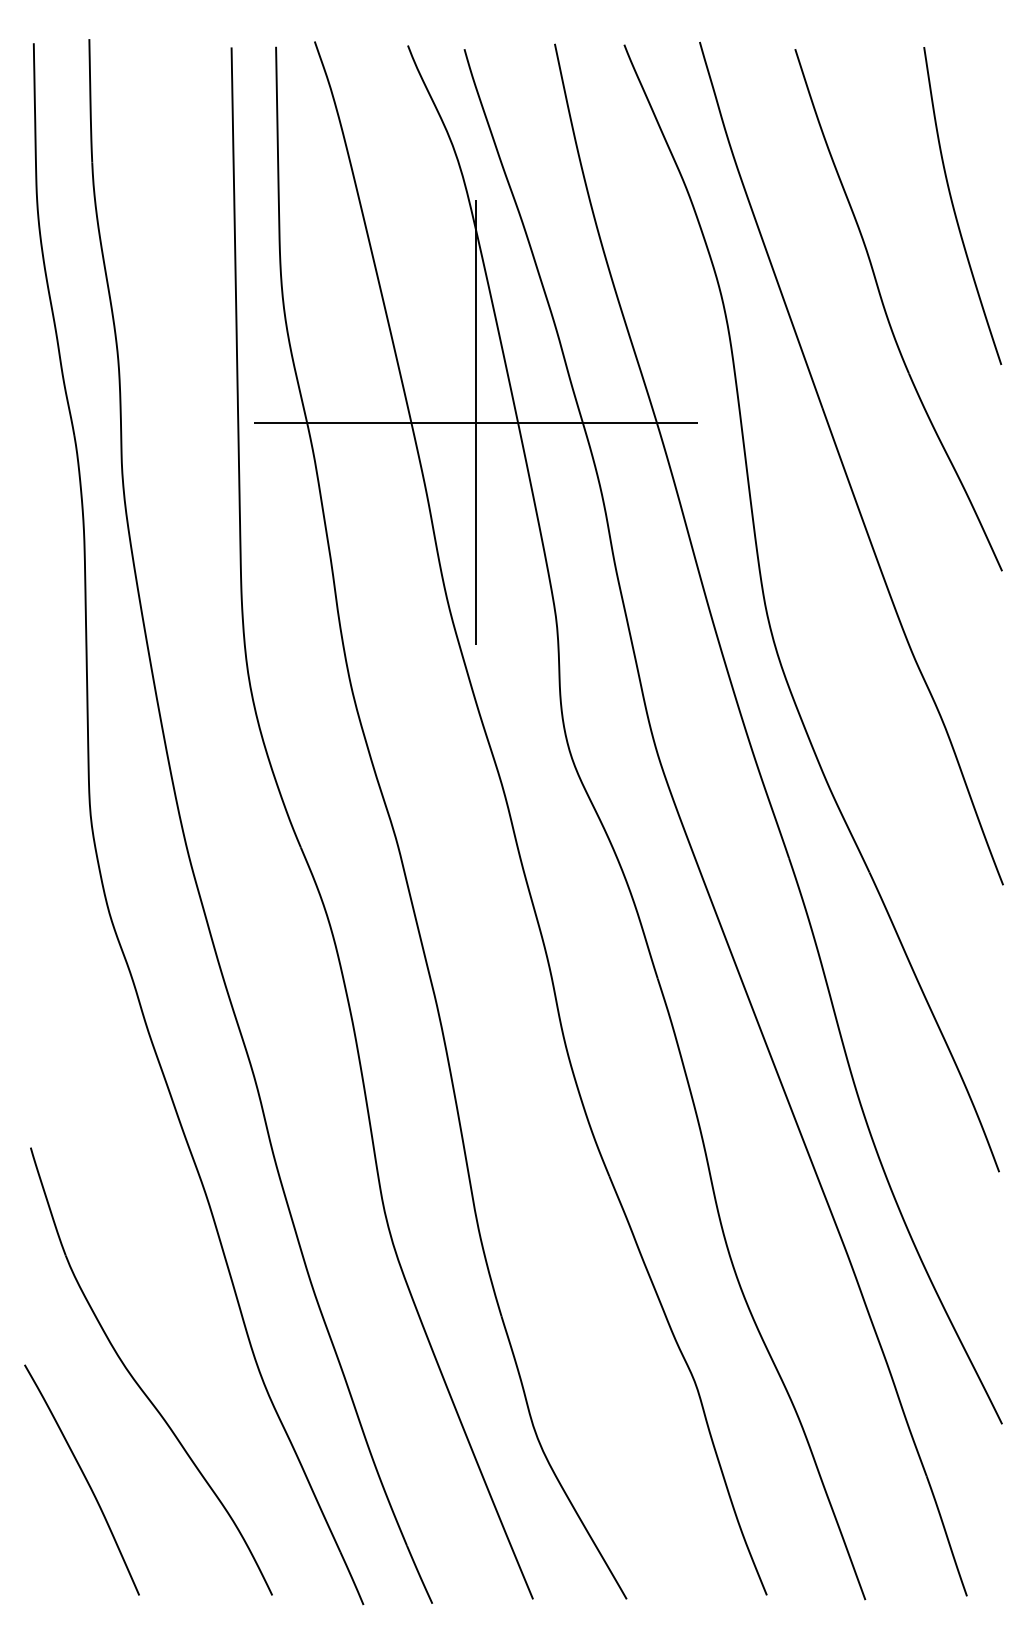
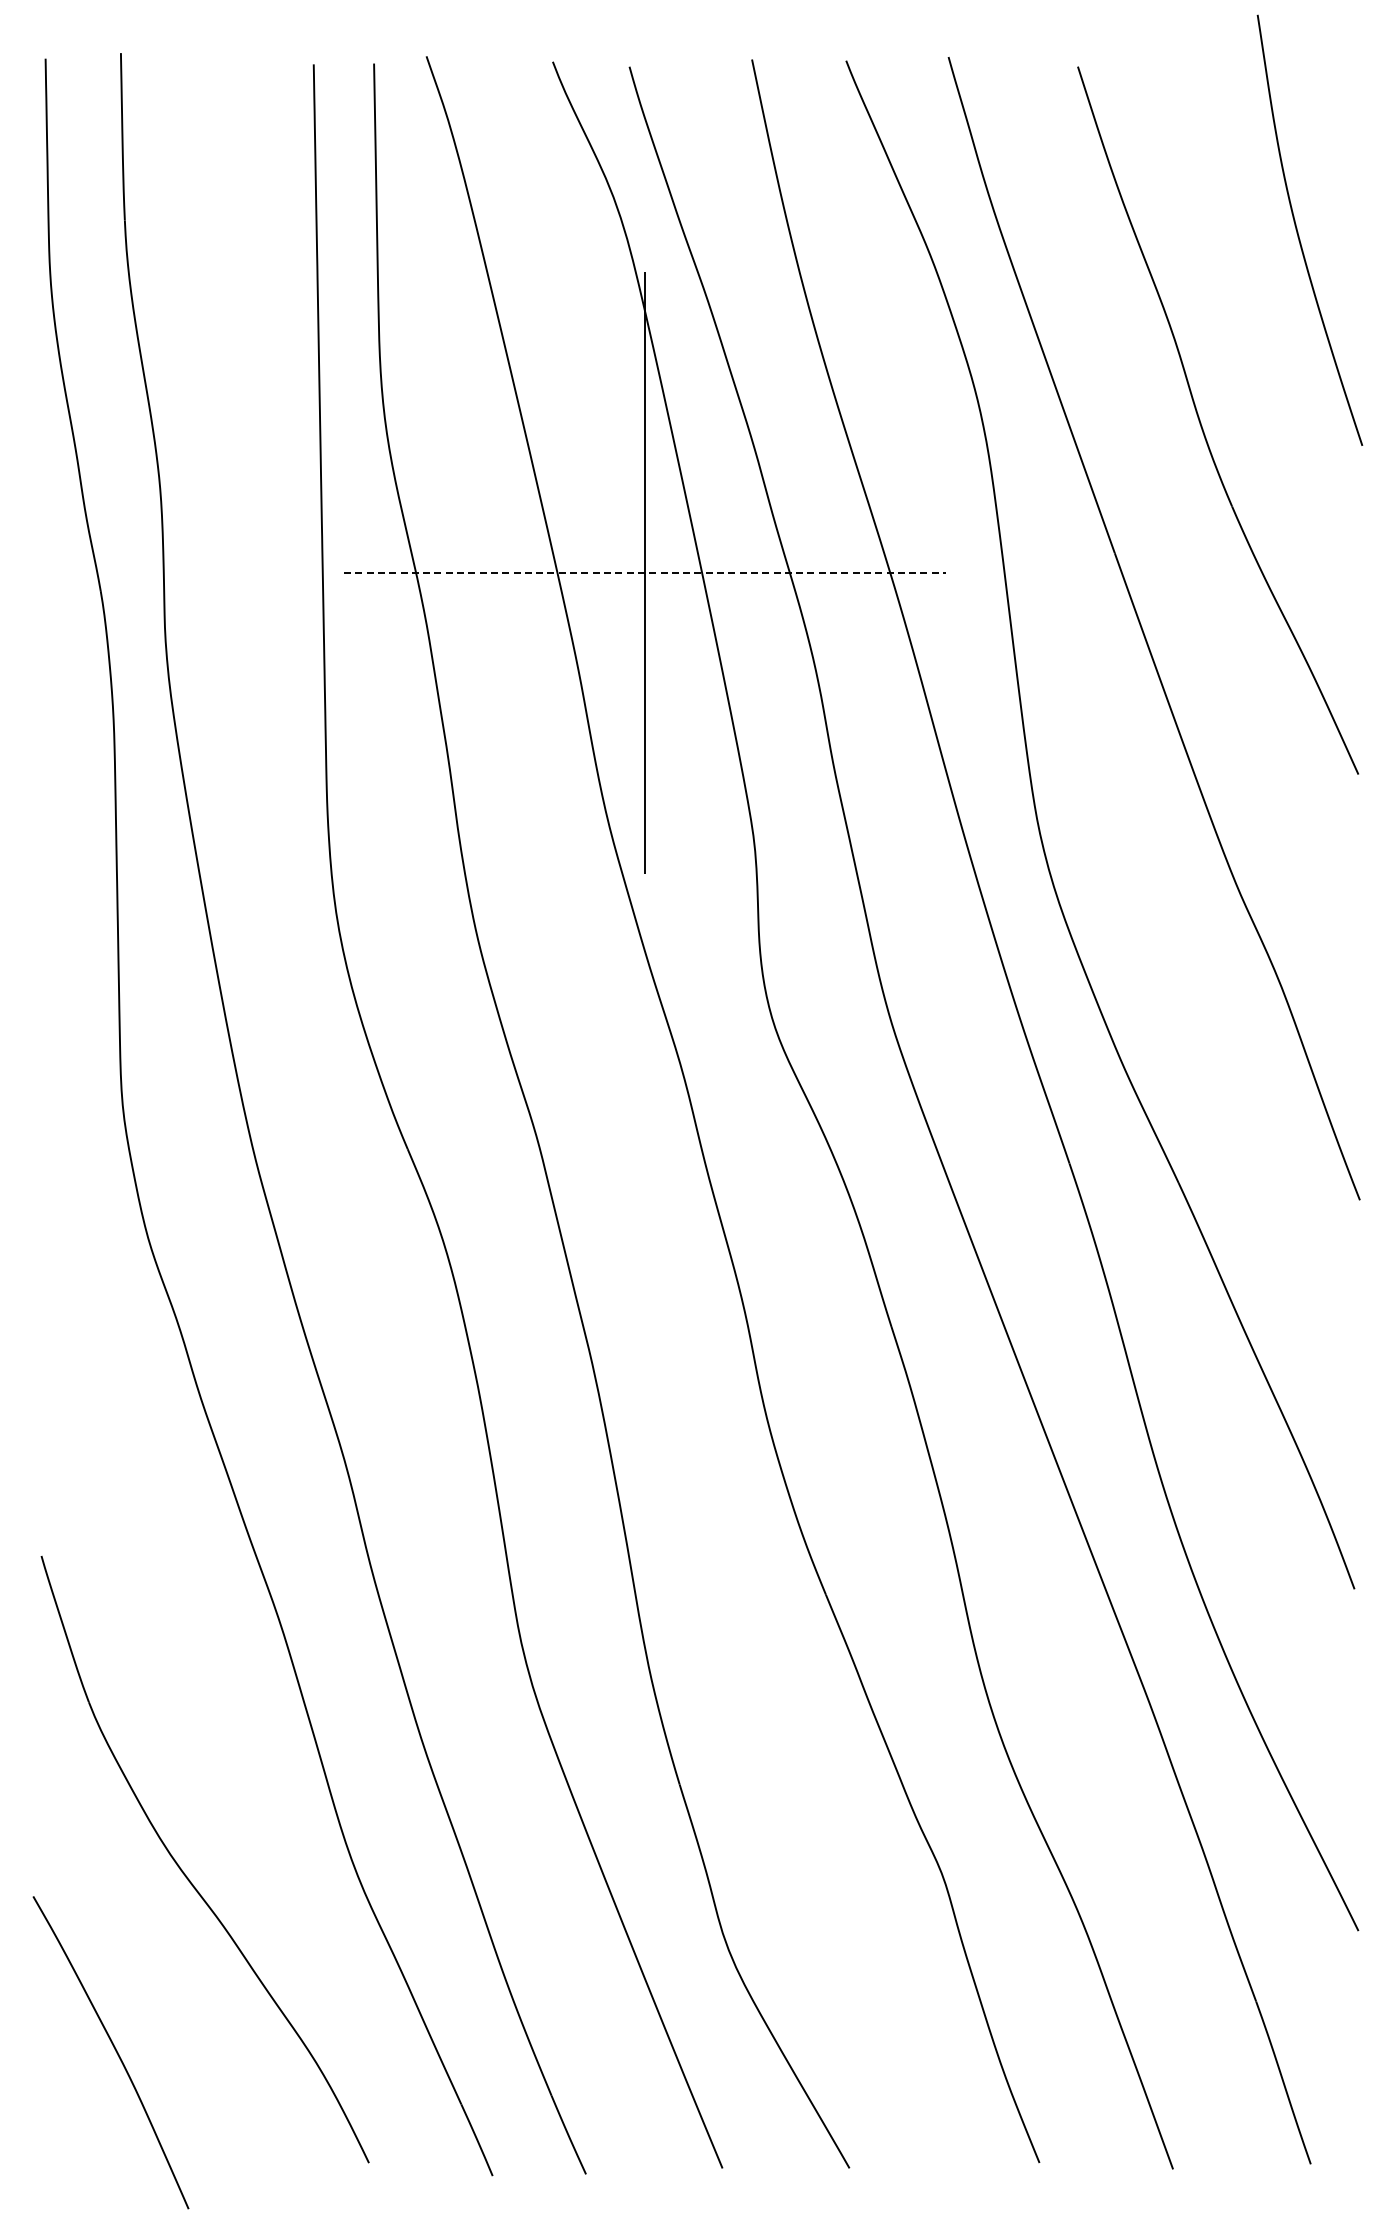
curve: (954, 206) -> (1298, 231), moved
line: (476, 422) -> (645, 572), solid -> dashed
curve: (84, 1477) -> (114, 2049), moved

